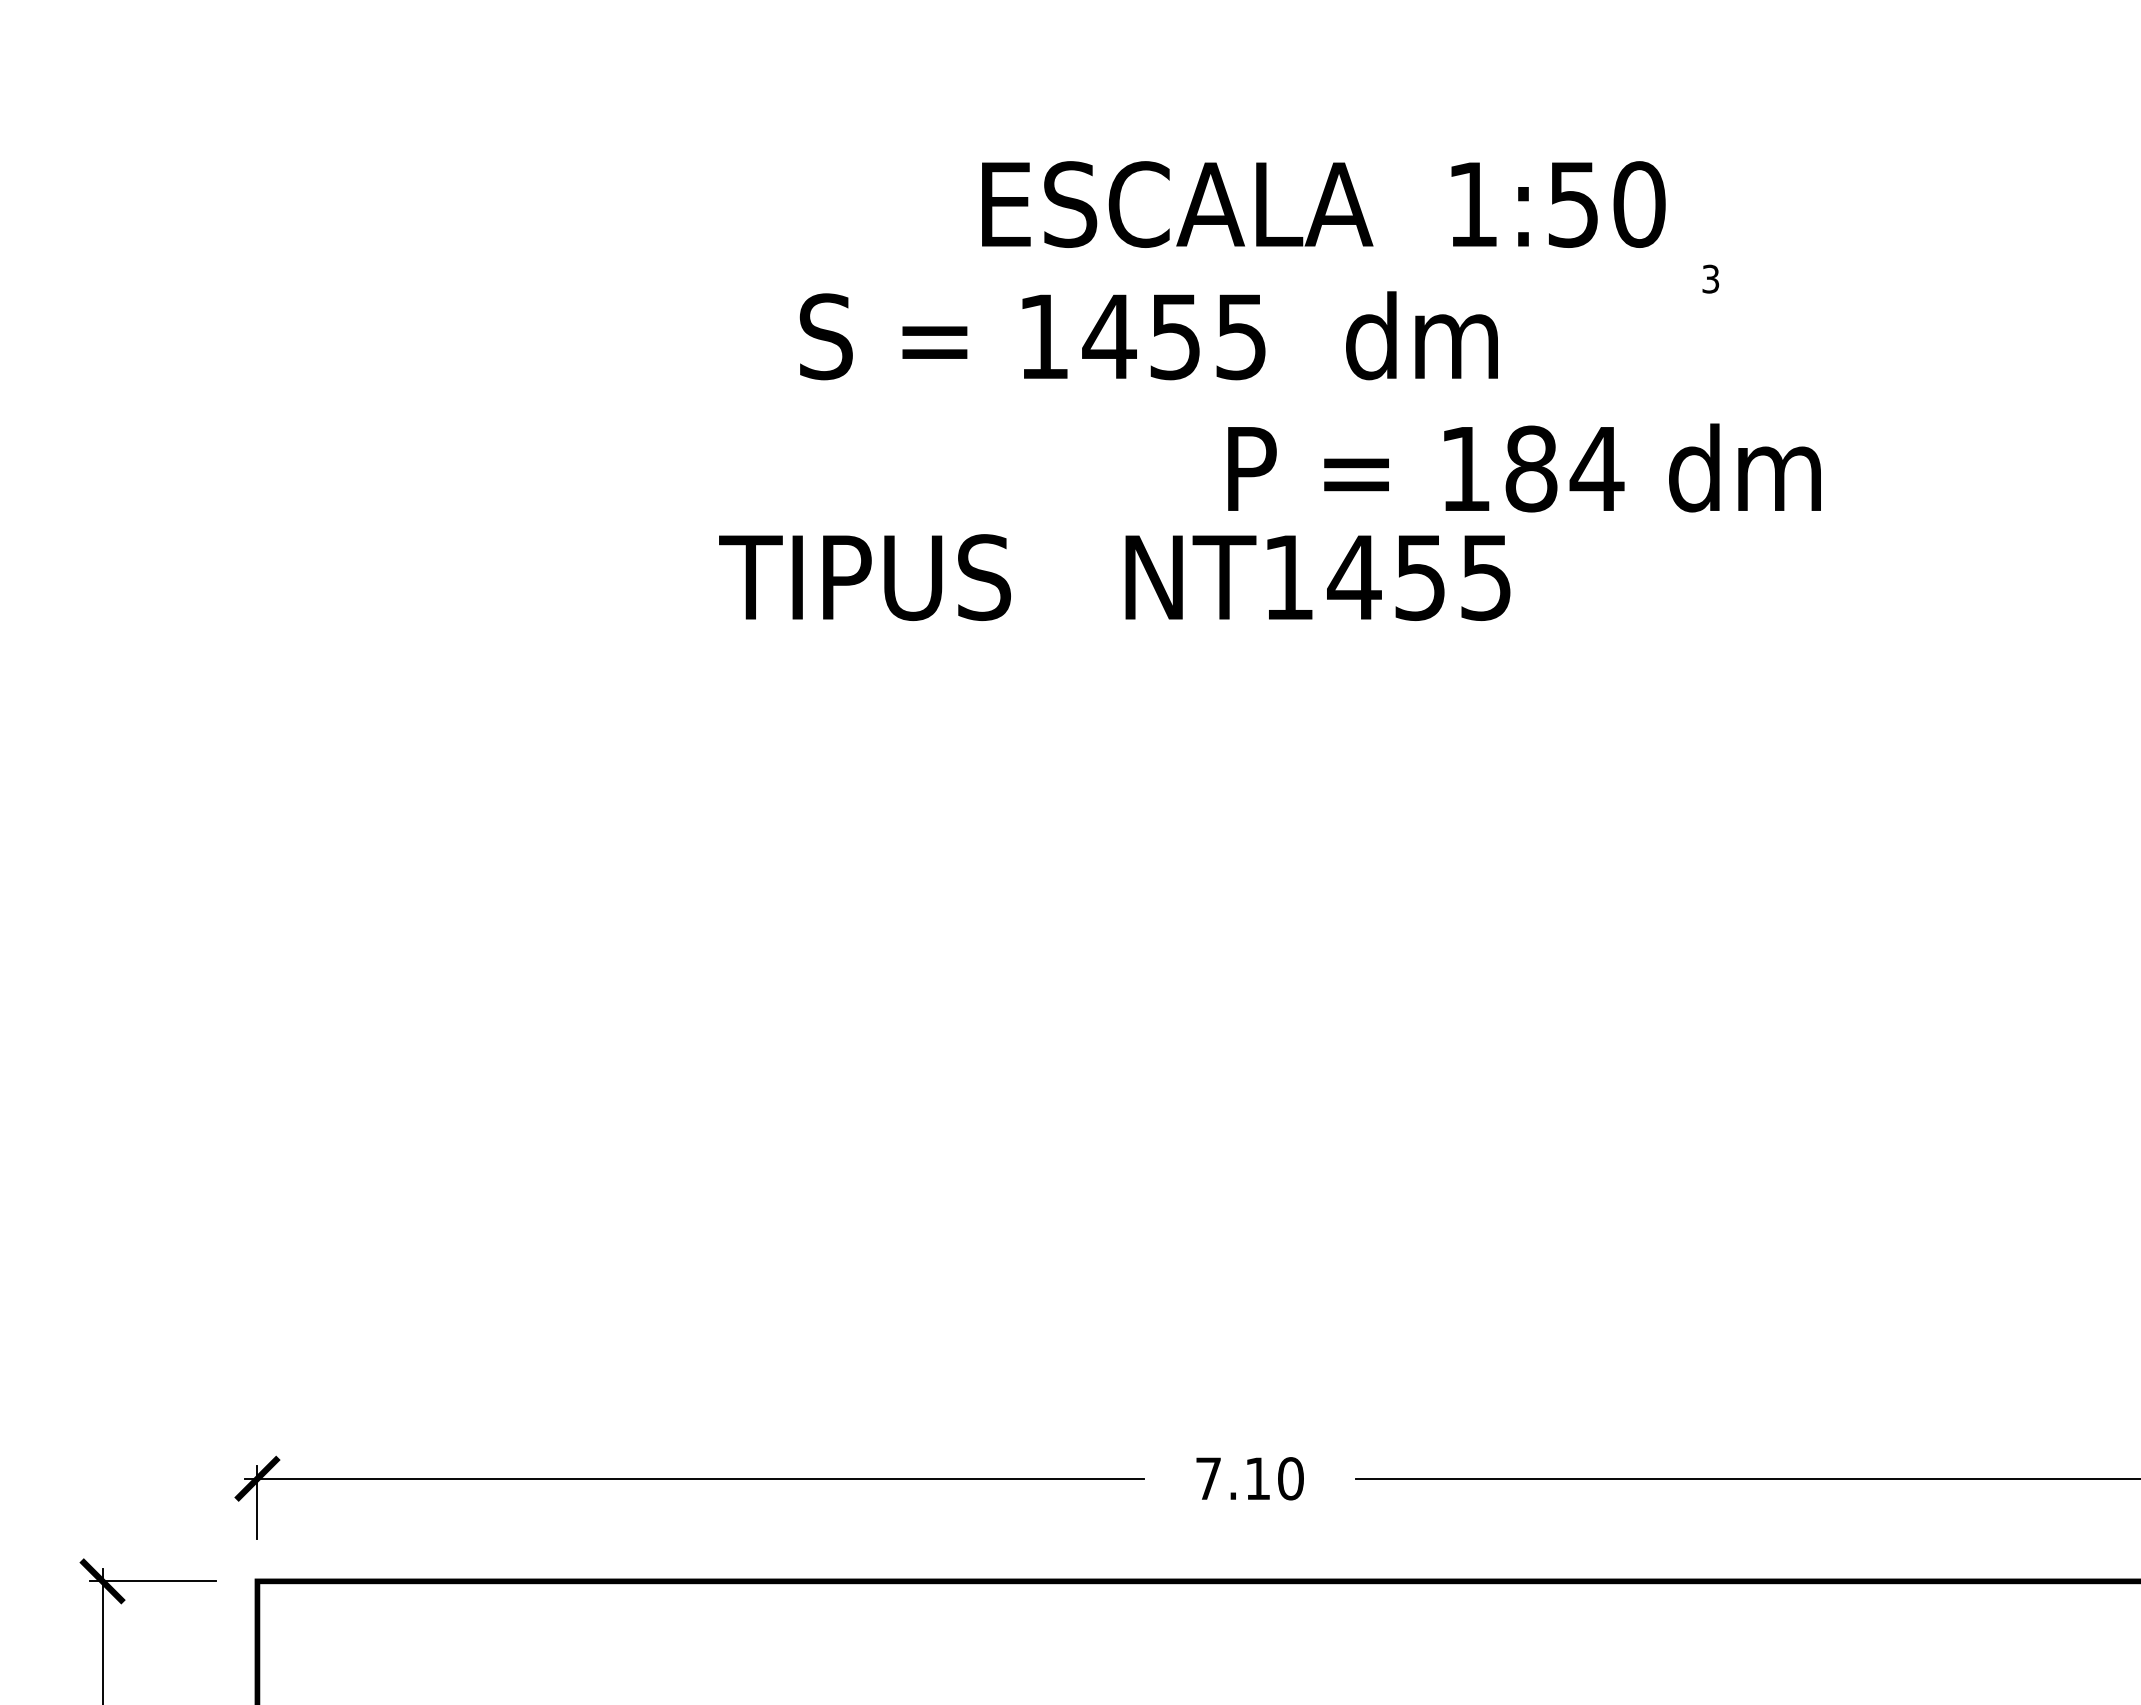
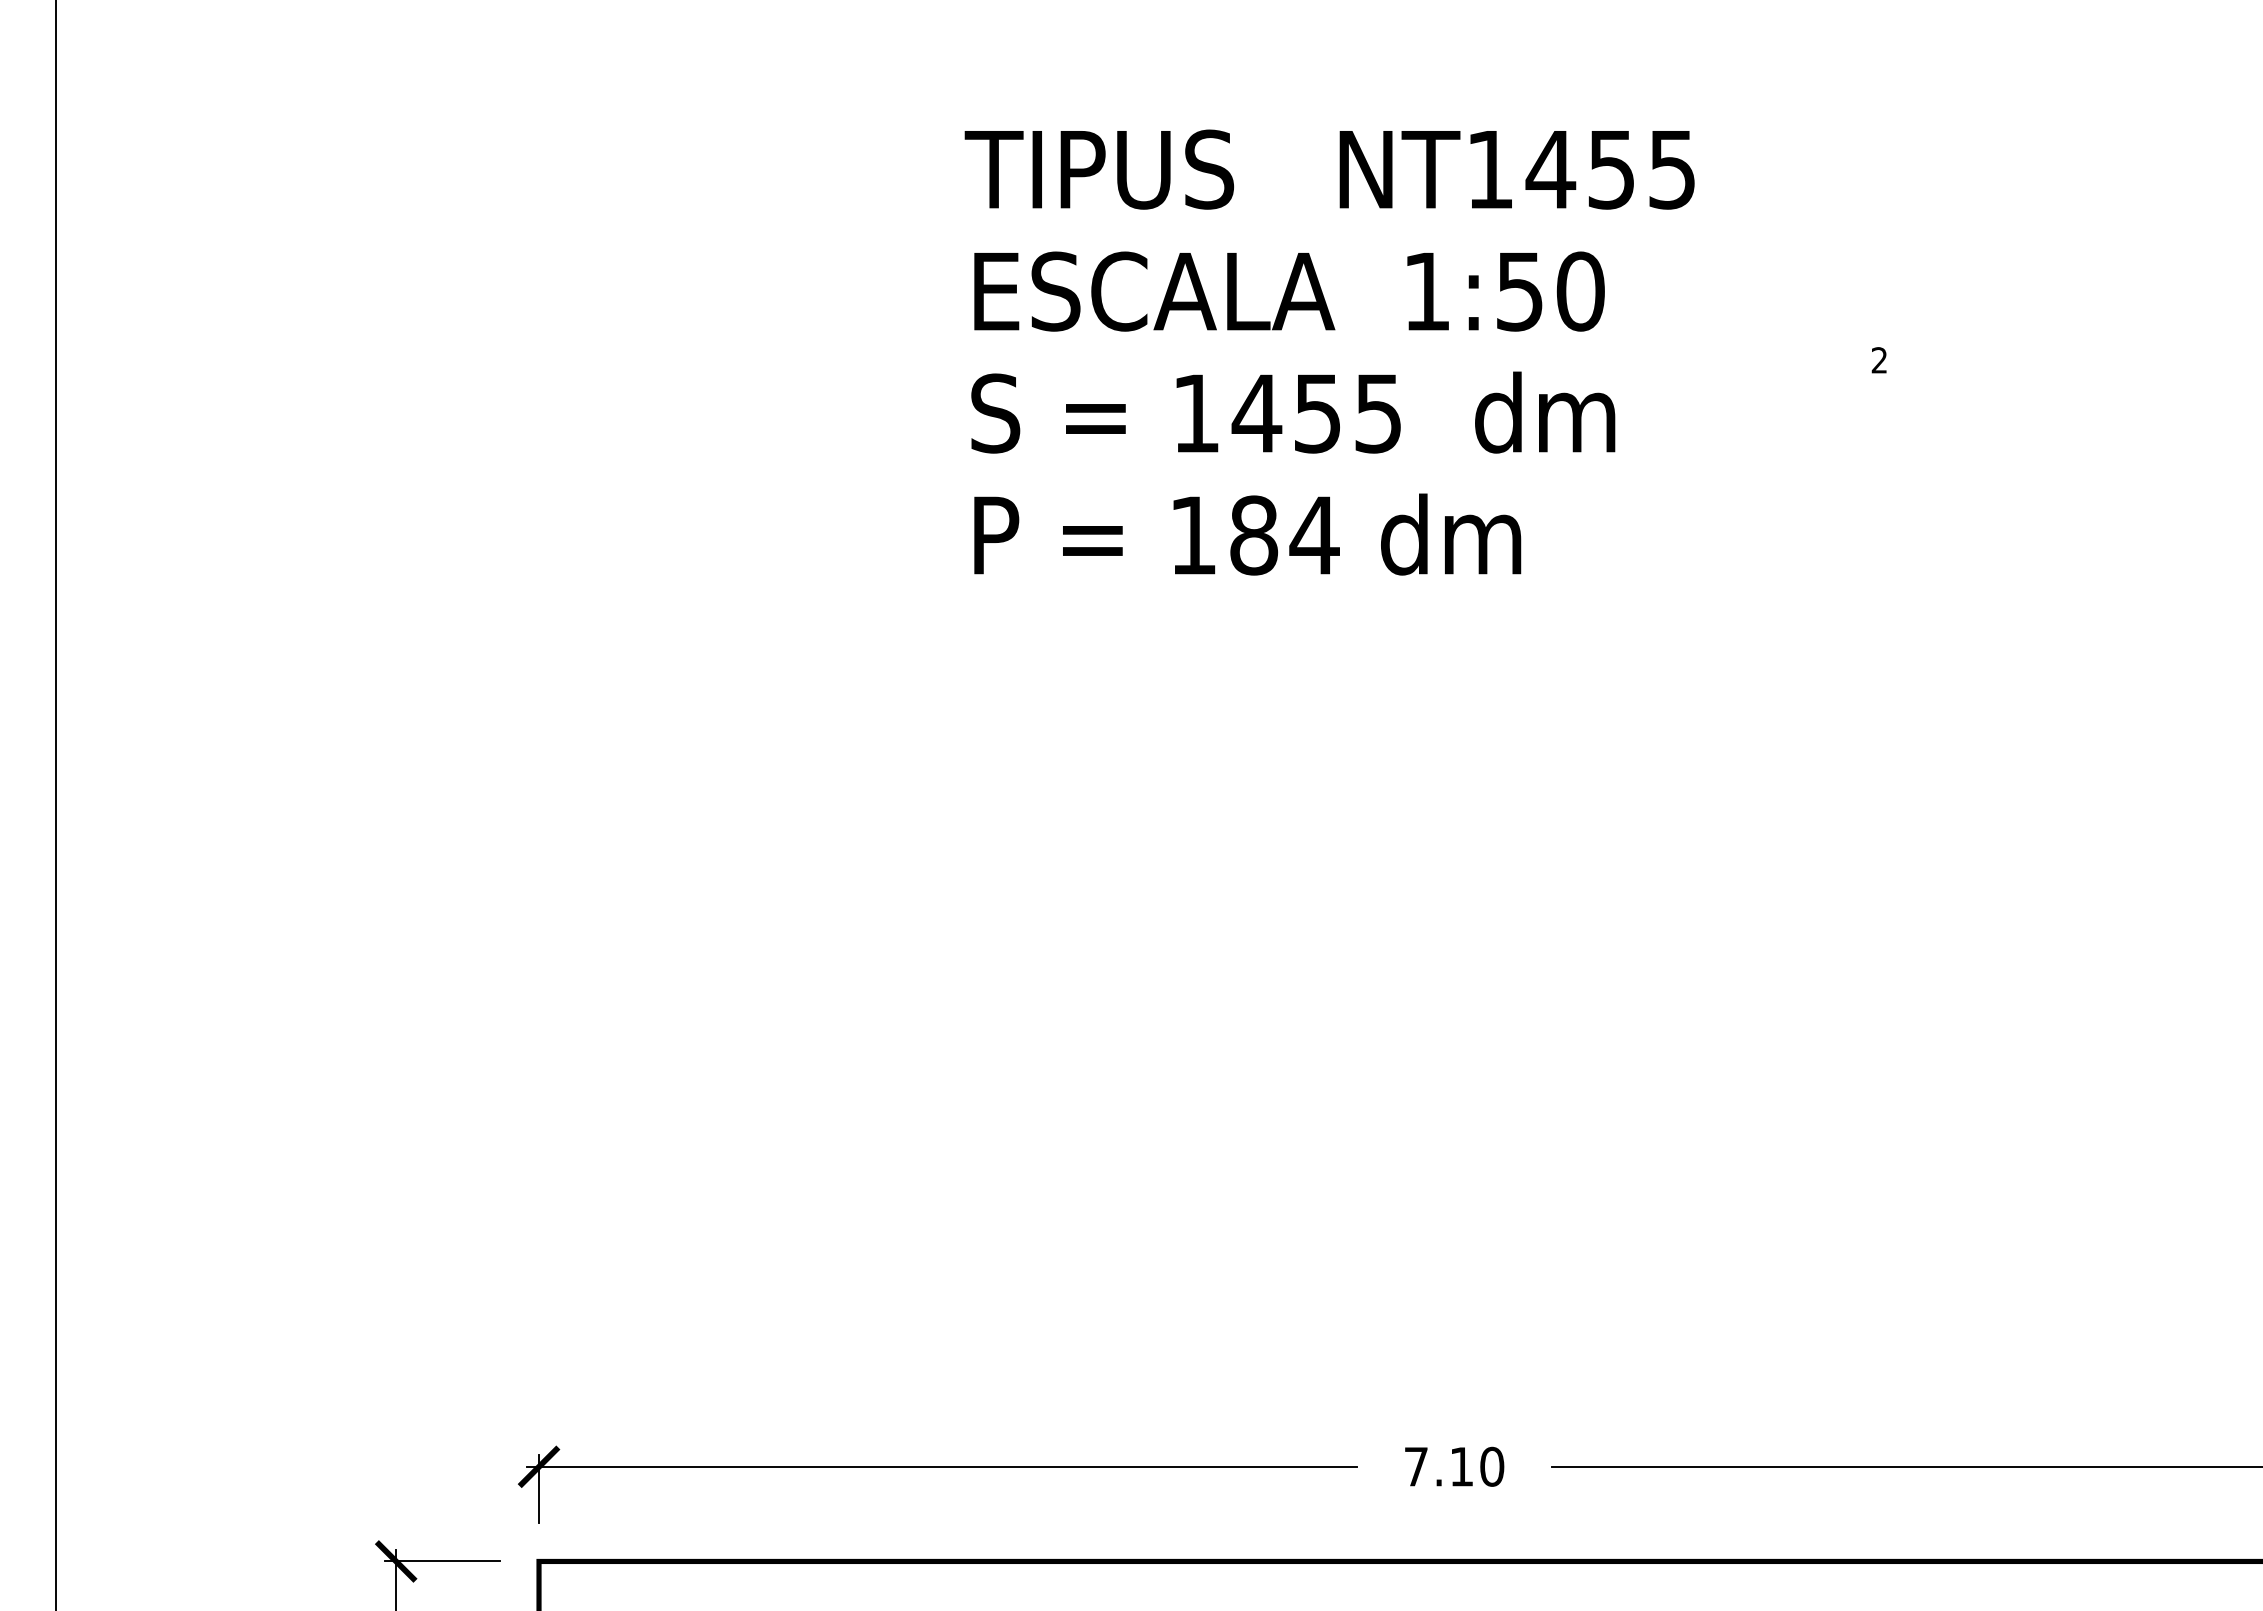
text: (1323, 204) -> (1289, 291), moved
text: (1710, 279) -> (1879, 360), 3 -> 2
text: (1149, 335) -> (1293, 412), moved
text: (1524, 467) -> (1247, 534), moved
text: (1114, 577) -> (1329, 169), moved

